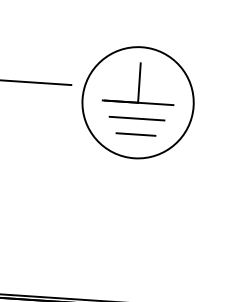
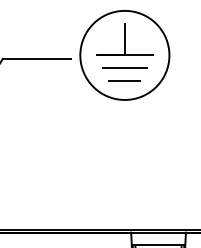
part: (137, 102) -> (124, 55), moved

